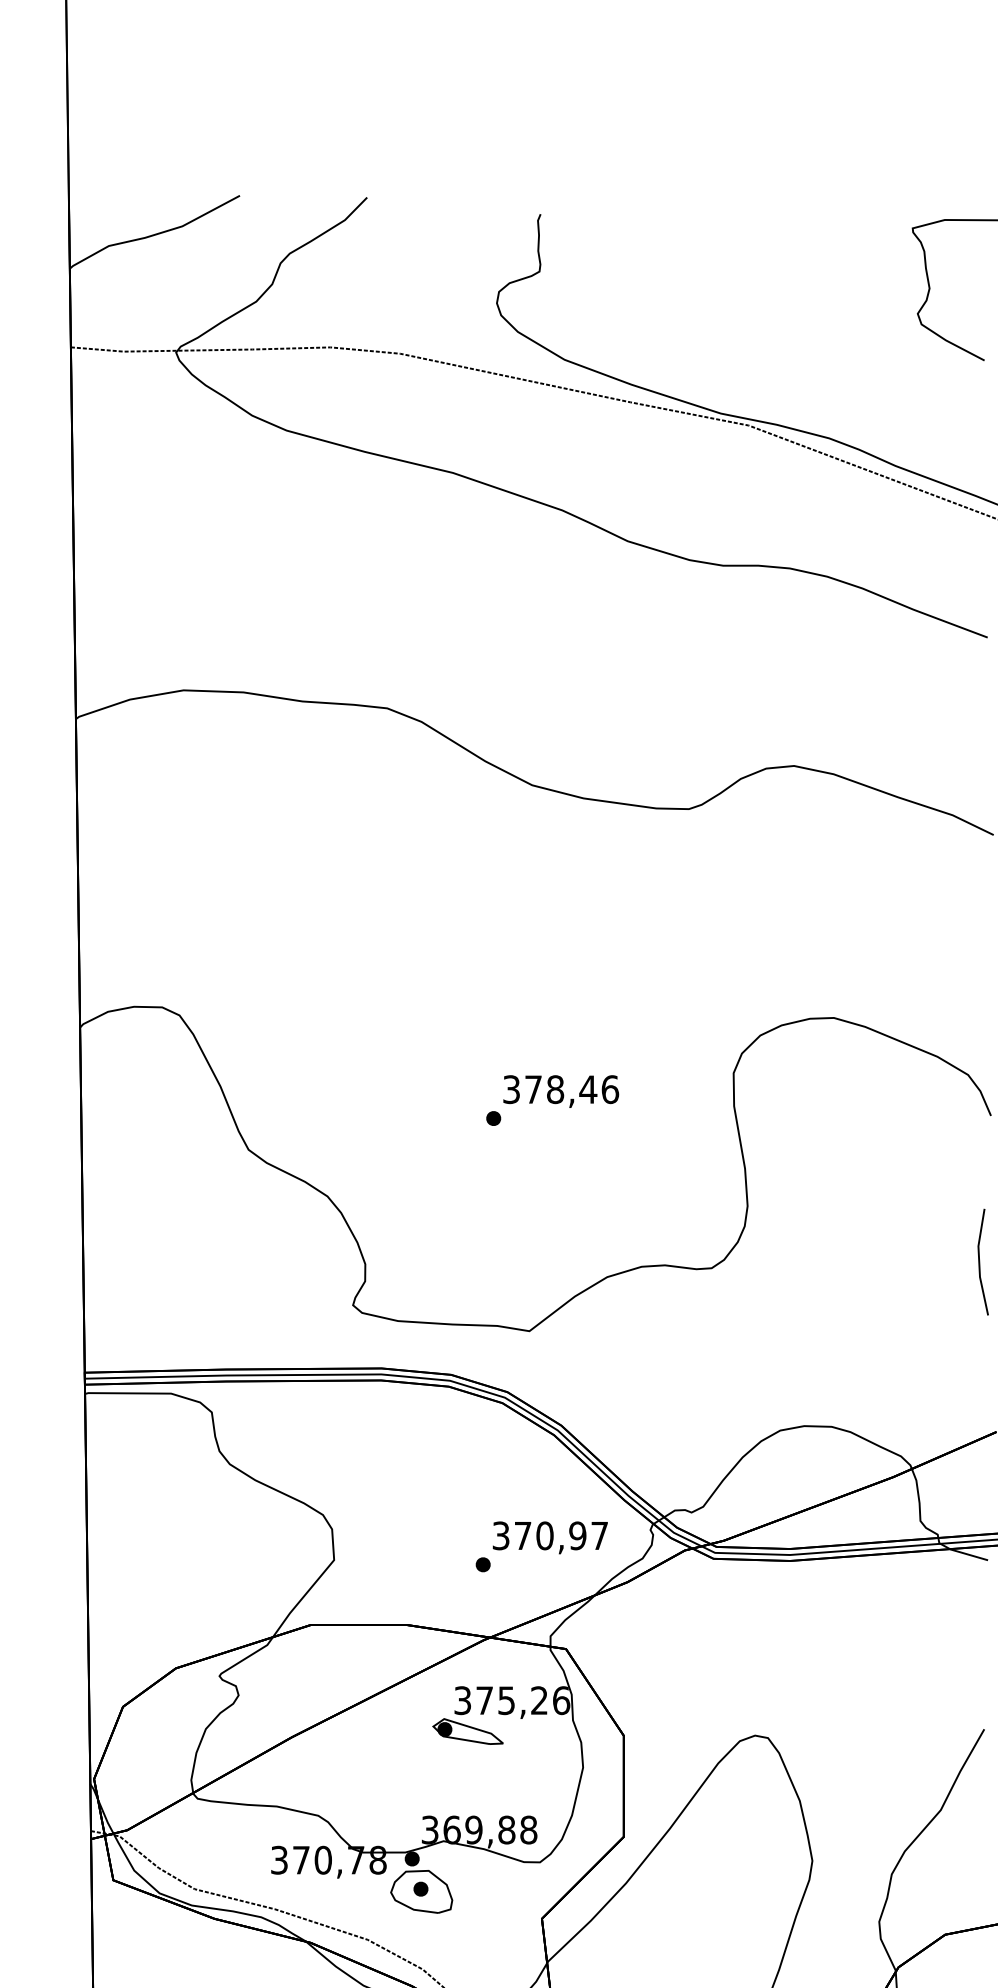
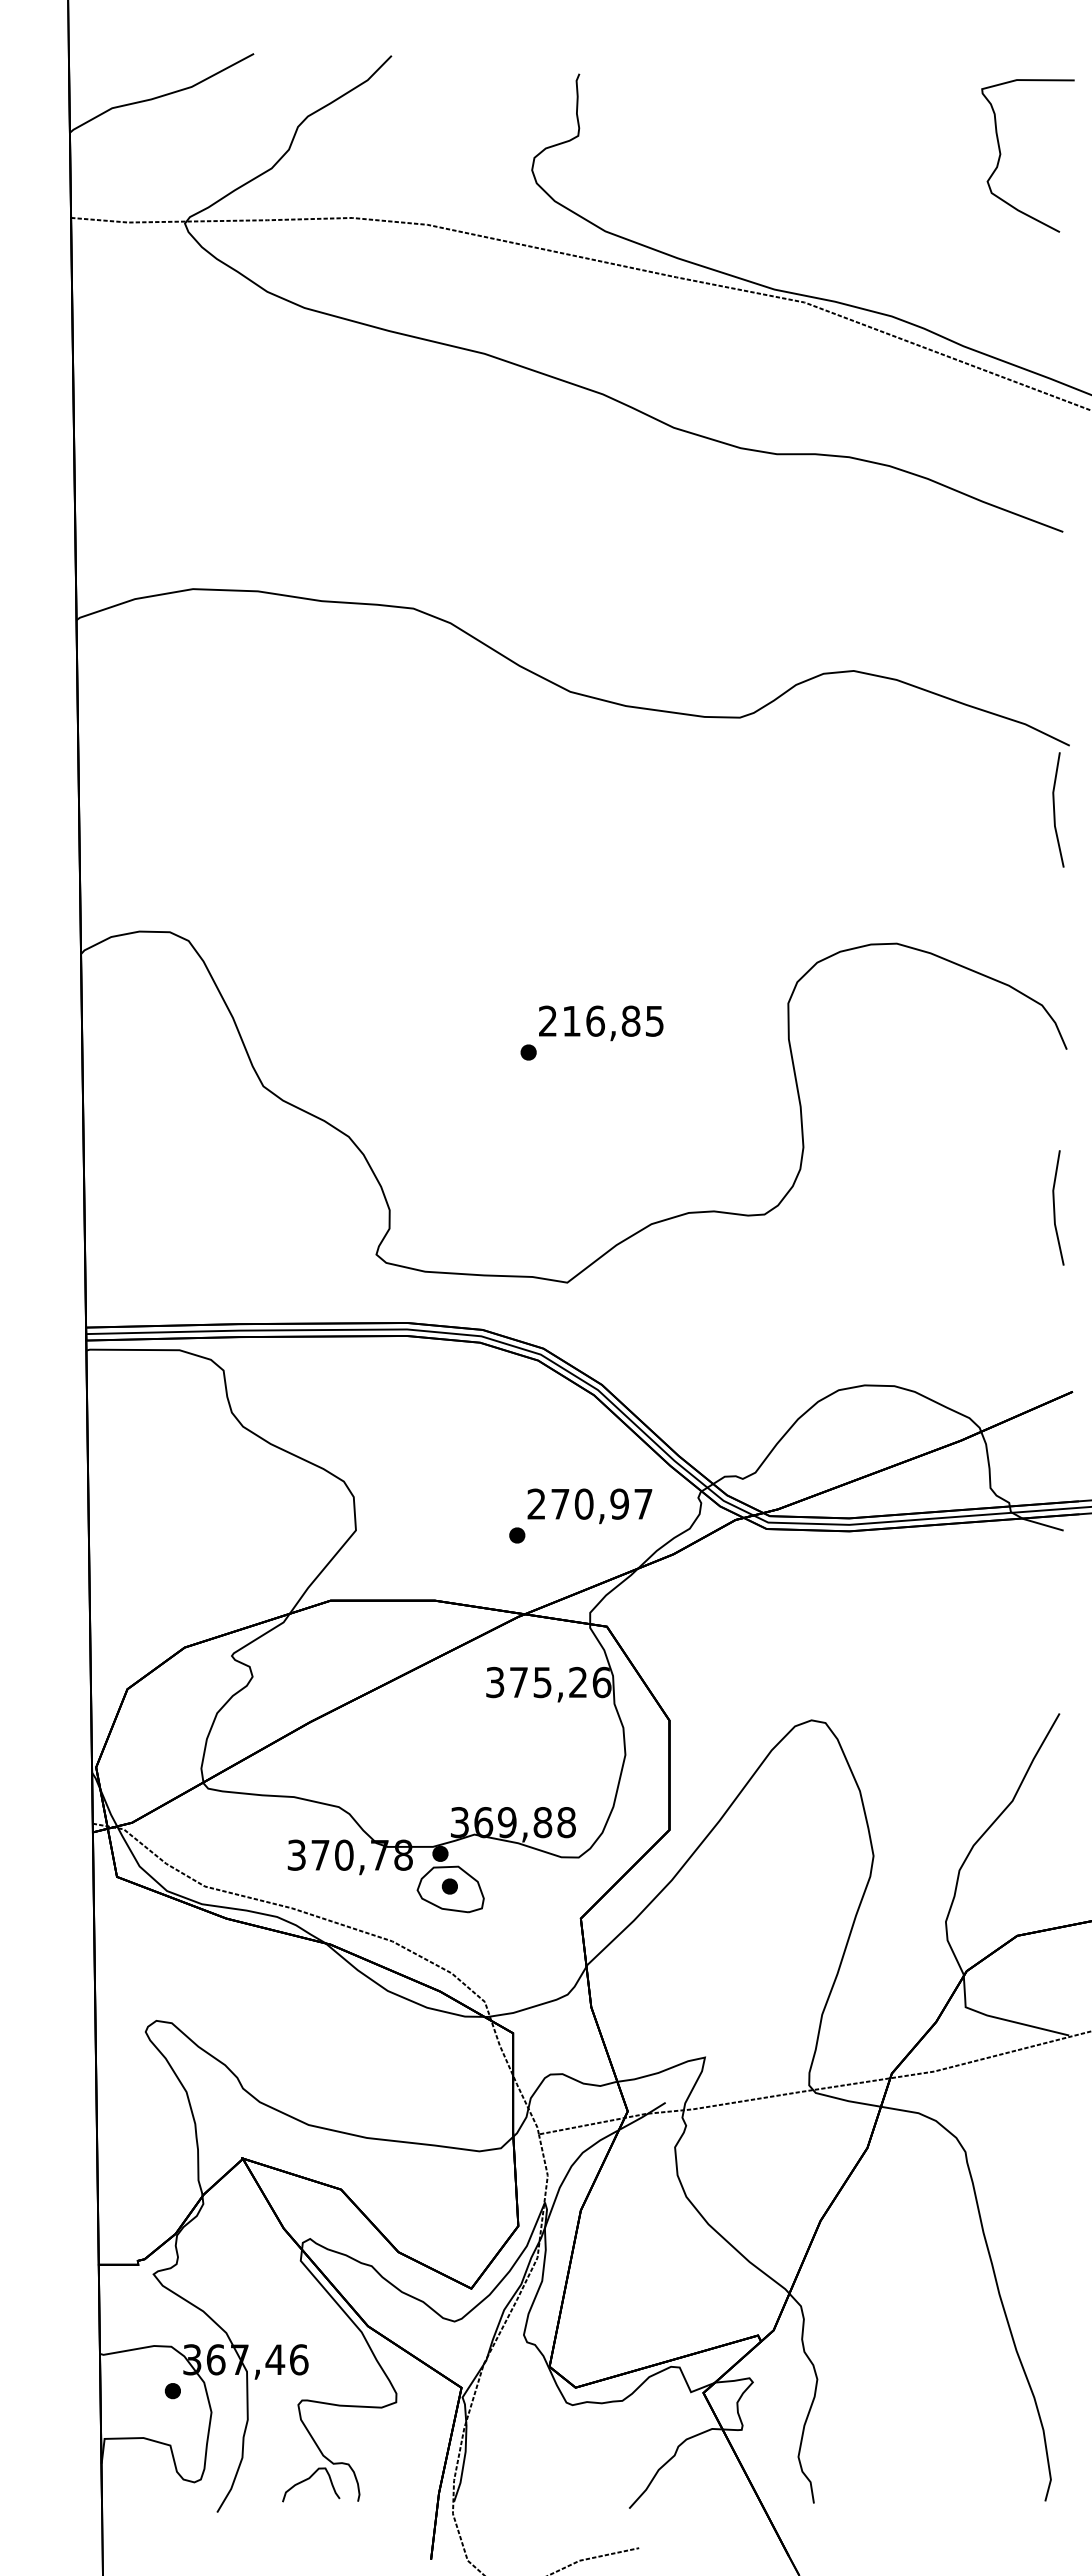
line: (980, 895) -> (1055, 811), added
text: (561, 1088) -> (601, 1020), 378,46 -> 216,85
text: (500, 1535) -> (536, 1503), 370,97 -> 270,97
part: (467, 1731) -> (500, 1715), removed

